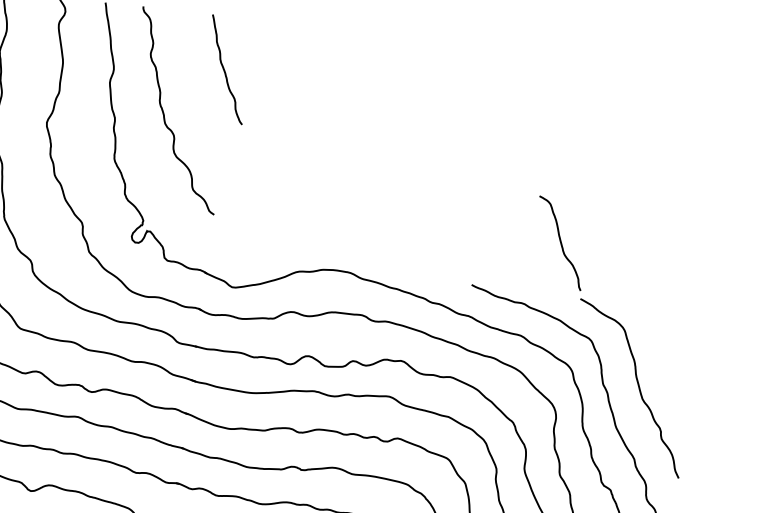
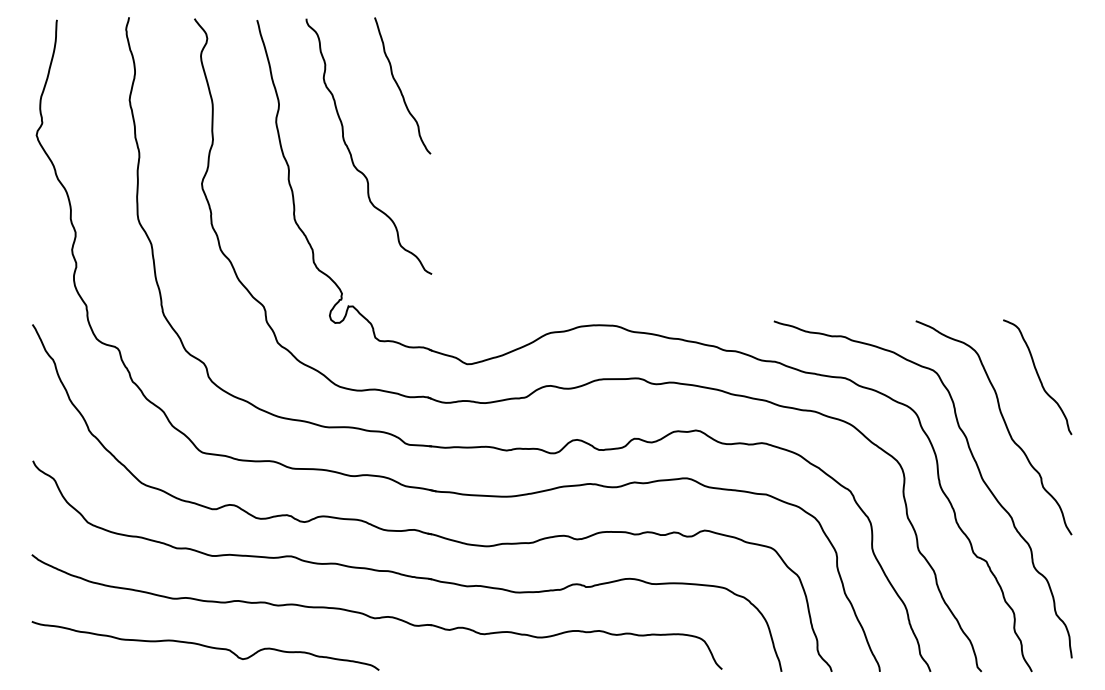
curve: (224, 69) -> (399, 86), moved
curve: (560, 242) -> (1037, 376), moved

